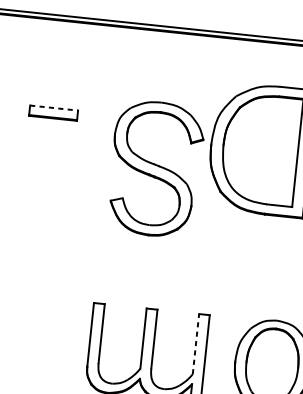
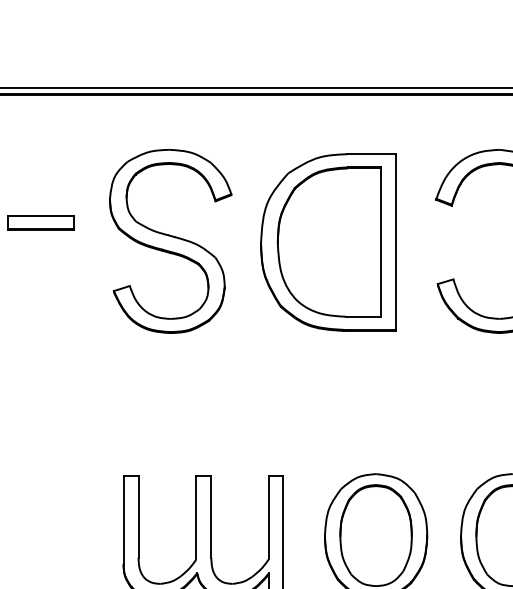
line: (54, 107) -> (41, 215), dashed -> solid
part: (155, 169) -> (170, 241), moved
line: (195, 343) -> (268, 517), dashed -> solid

